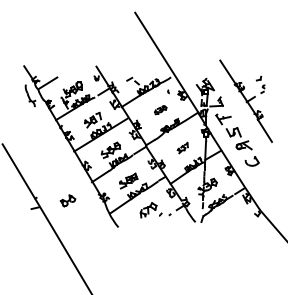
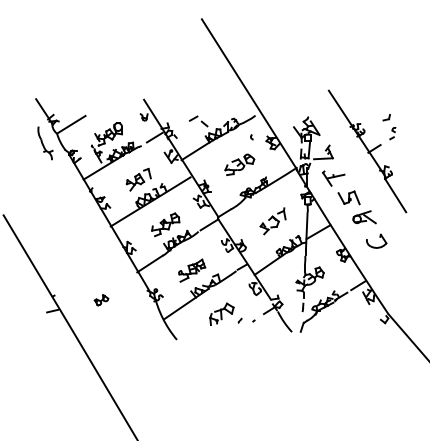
part: (160, 109) -> (239, 163), size x1.67
part: (182, 147) -> (272, 220), size x1.67
part: (67, 200) -> (100, 299), size x0.62

